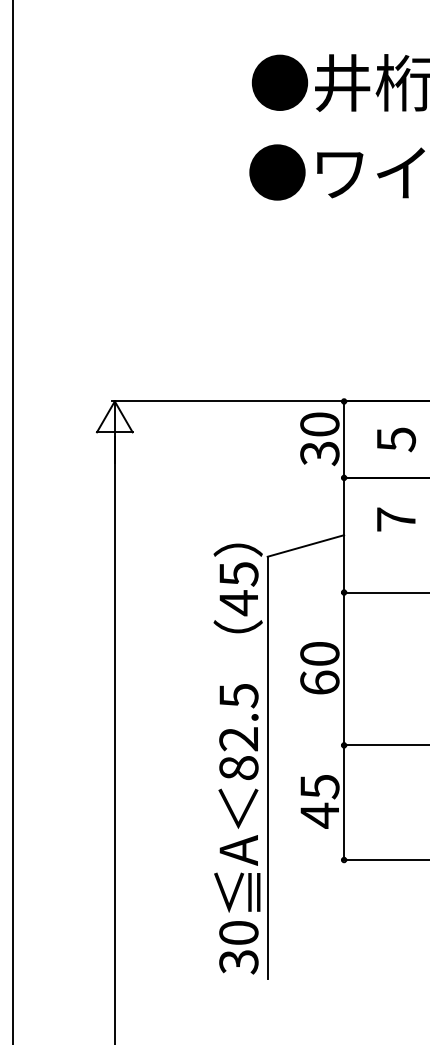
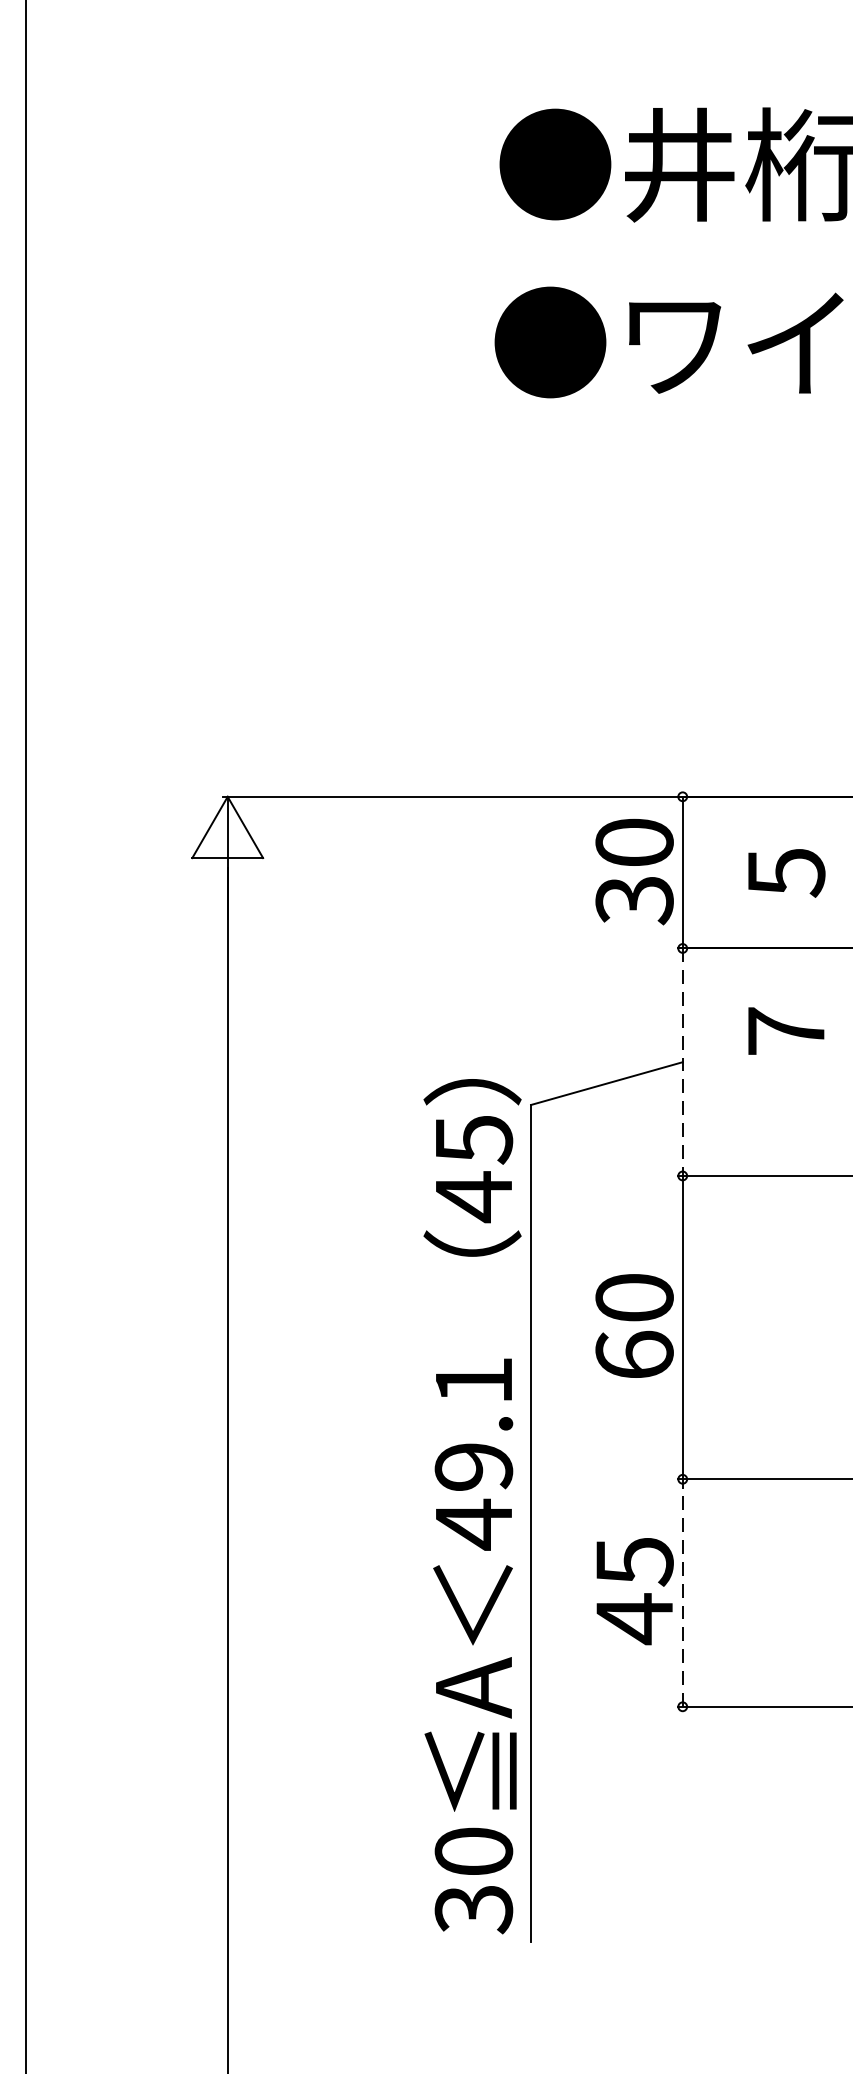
line: (344, 535) -> (683, 1062), solid -> dashed
text: (238, 732) -> (473, 1453), 82.5 -> 49.1
line: (344, 802) -> (683, 1592), solid -> dashed

